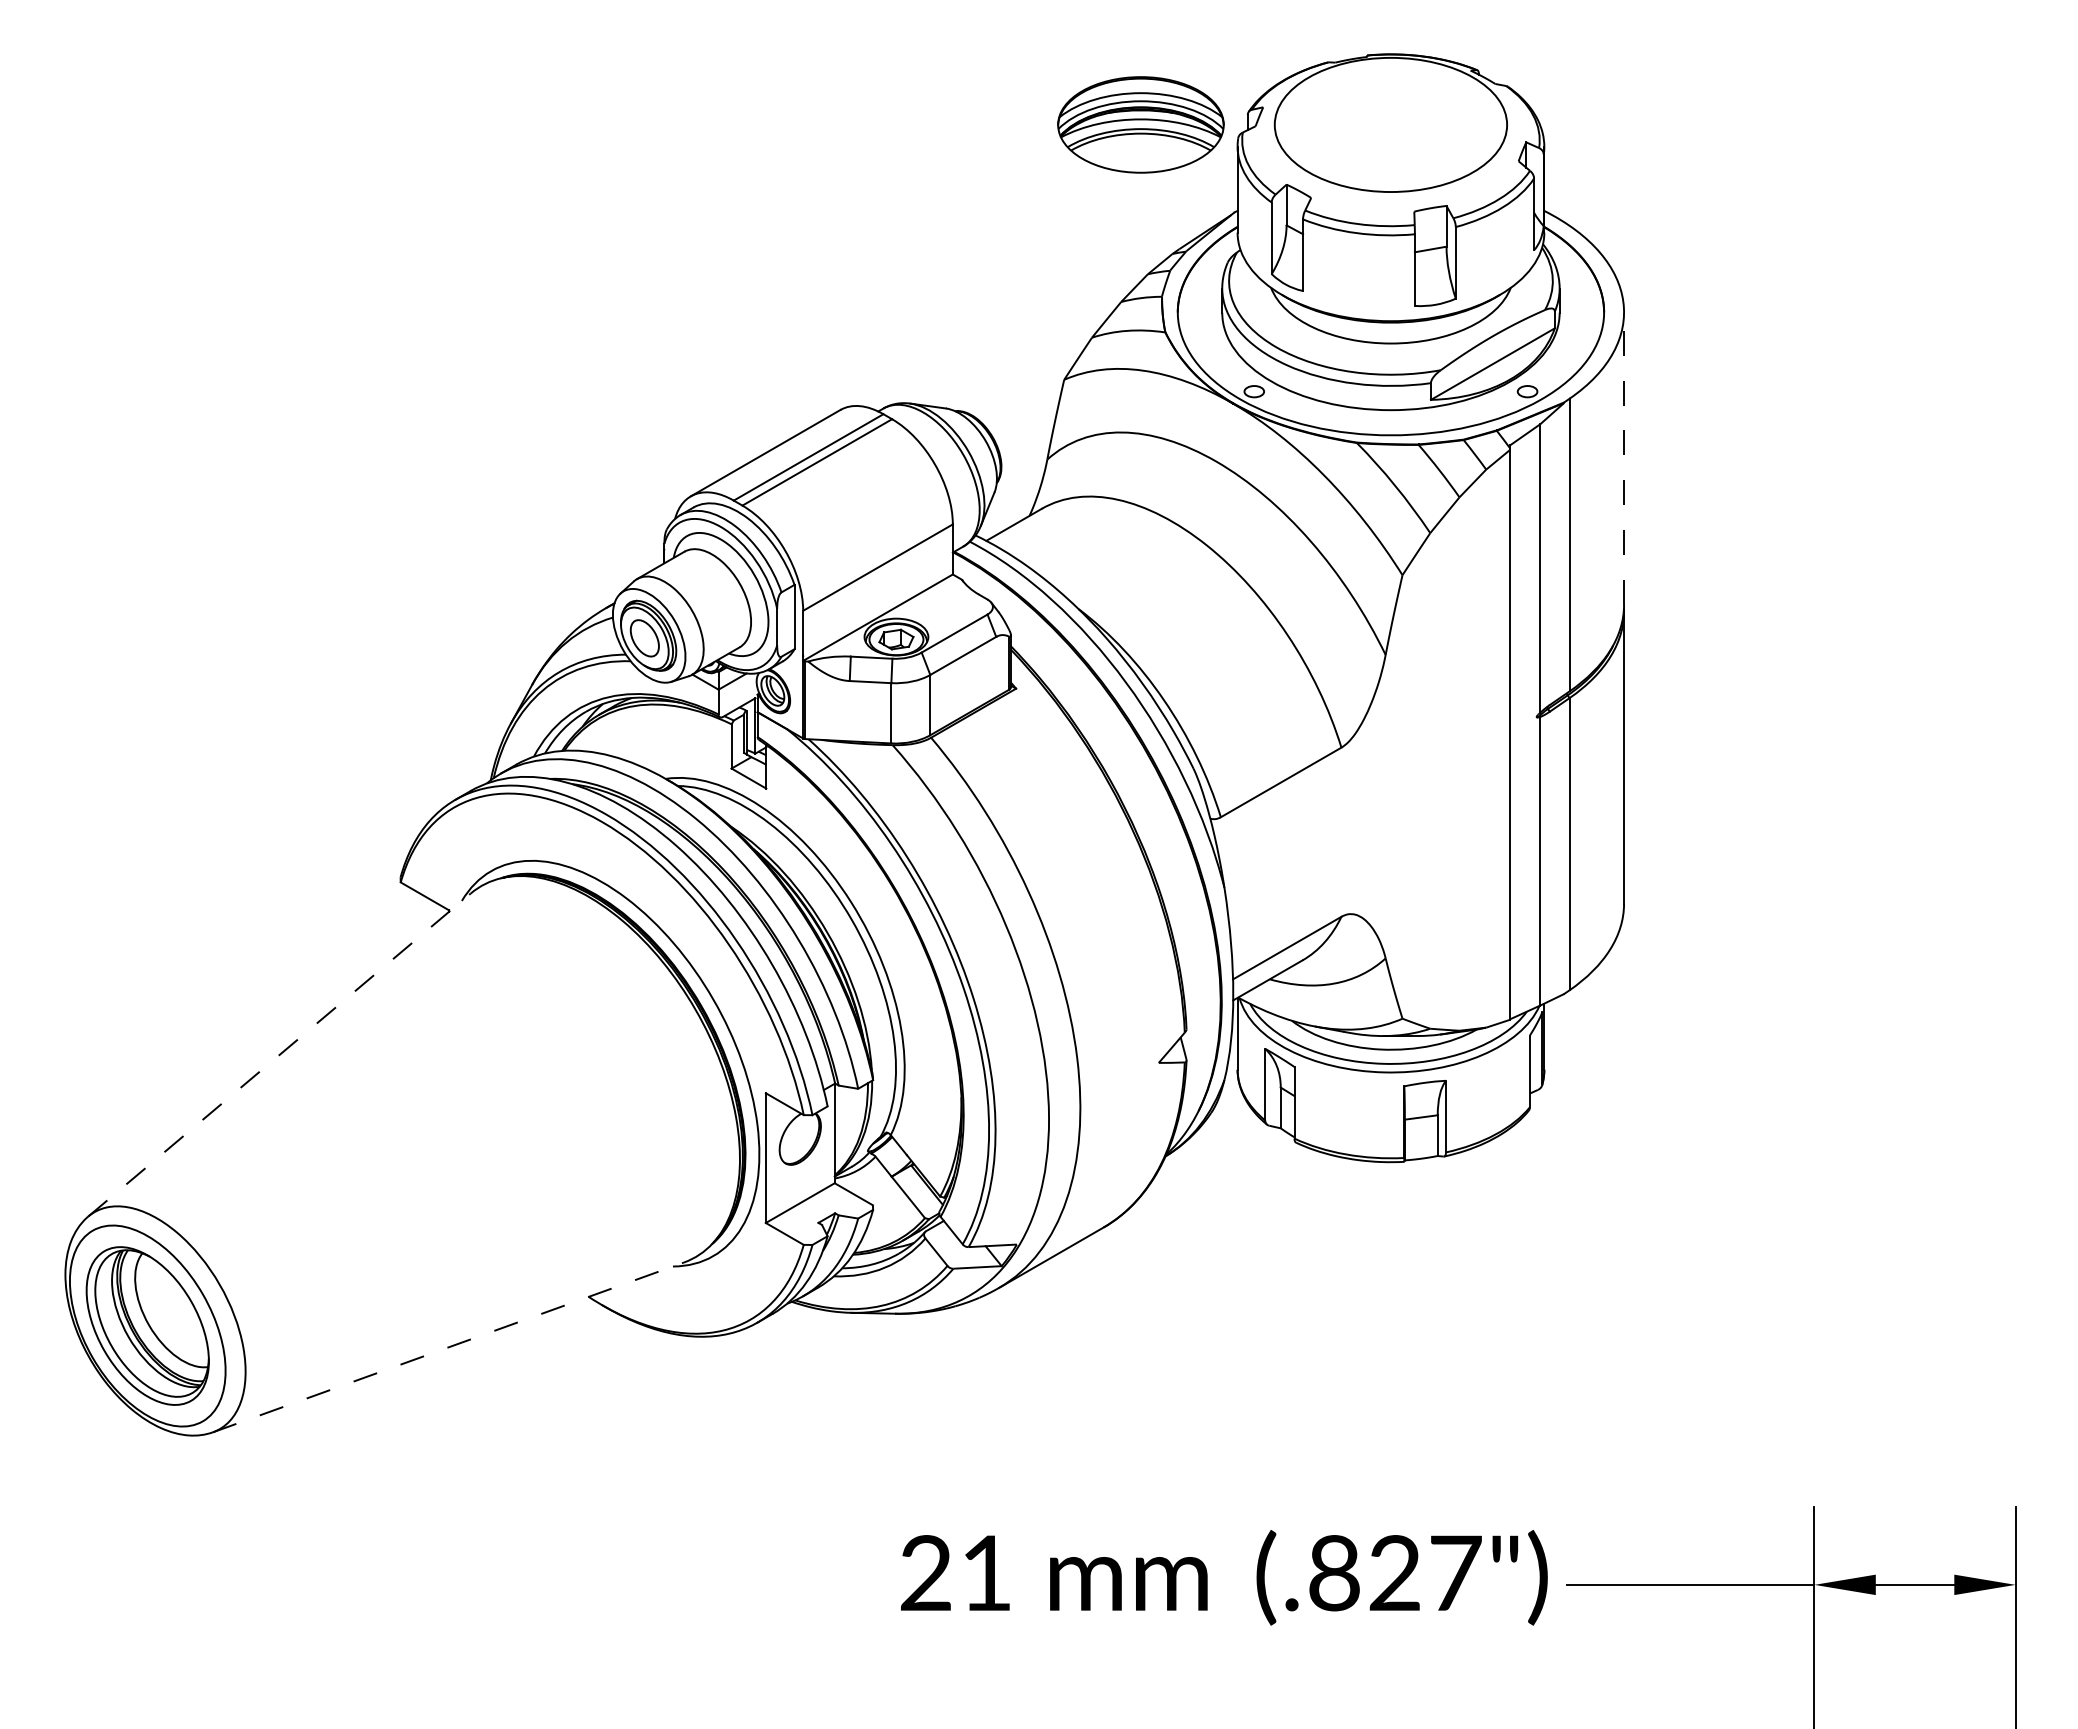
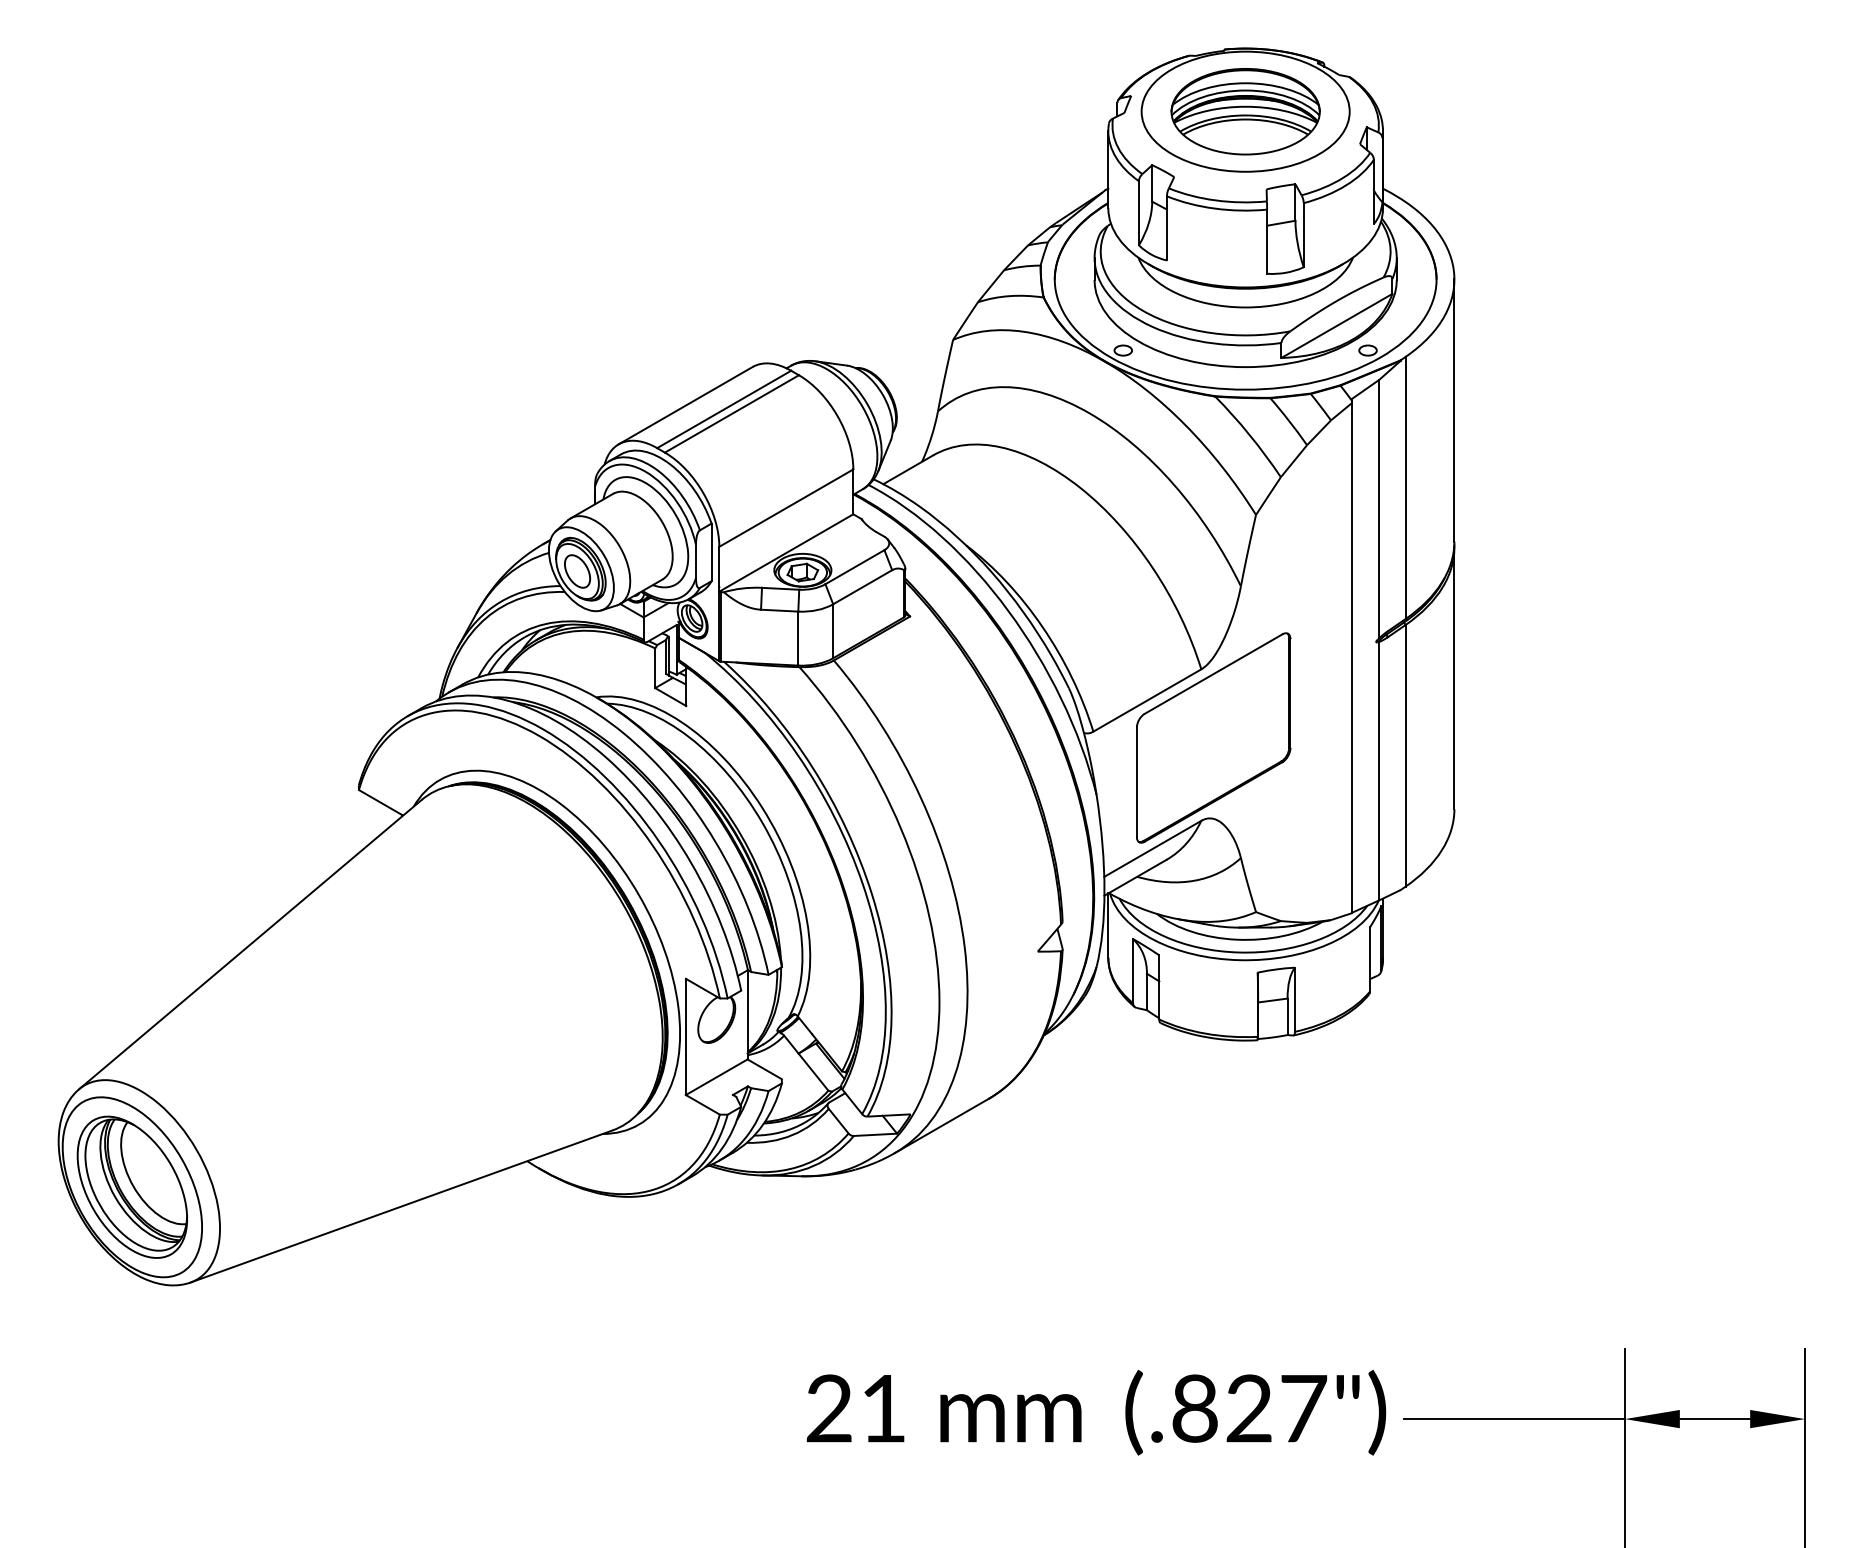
part: (1140, 124) -> (1245, 111), moved
line: (1624, 458) -> (1454, 410), dashed -> solid
part: (1354, 824) -> (1213, 738), added
line: (279, 1054) -> (250, 944), dashed -> solid
line: (448, 1347) -> (401, 1206), dashed -> solid

